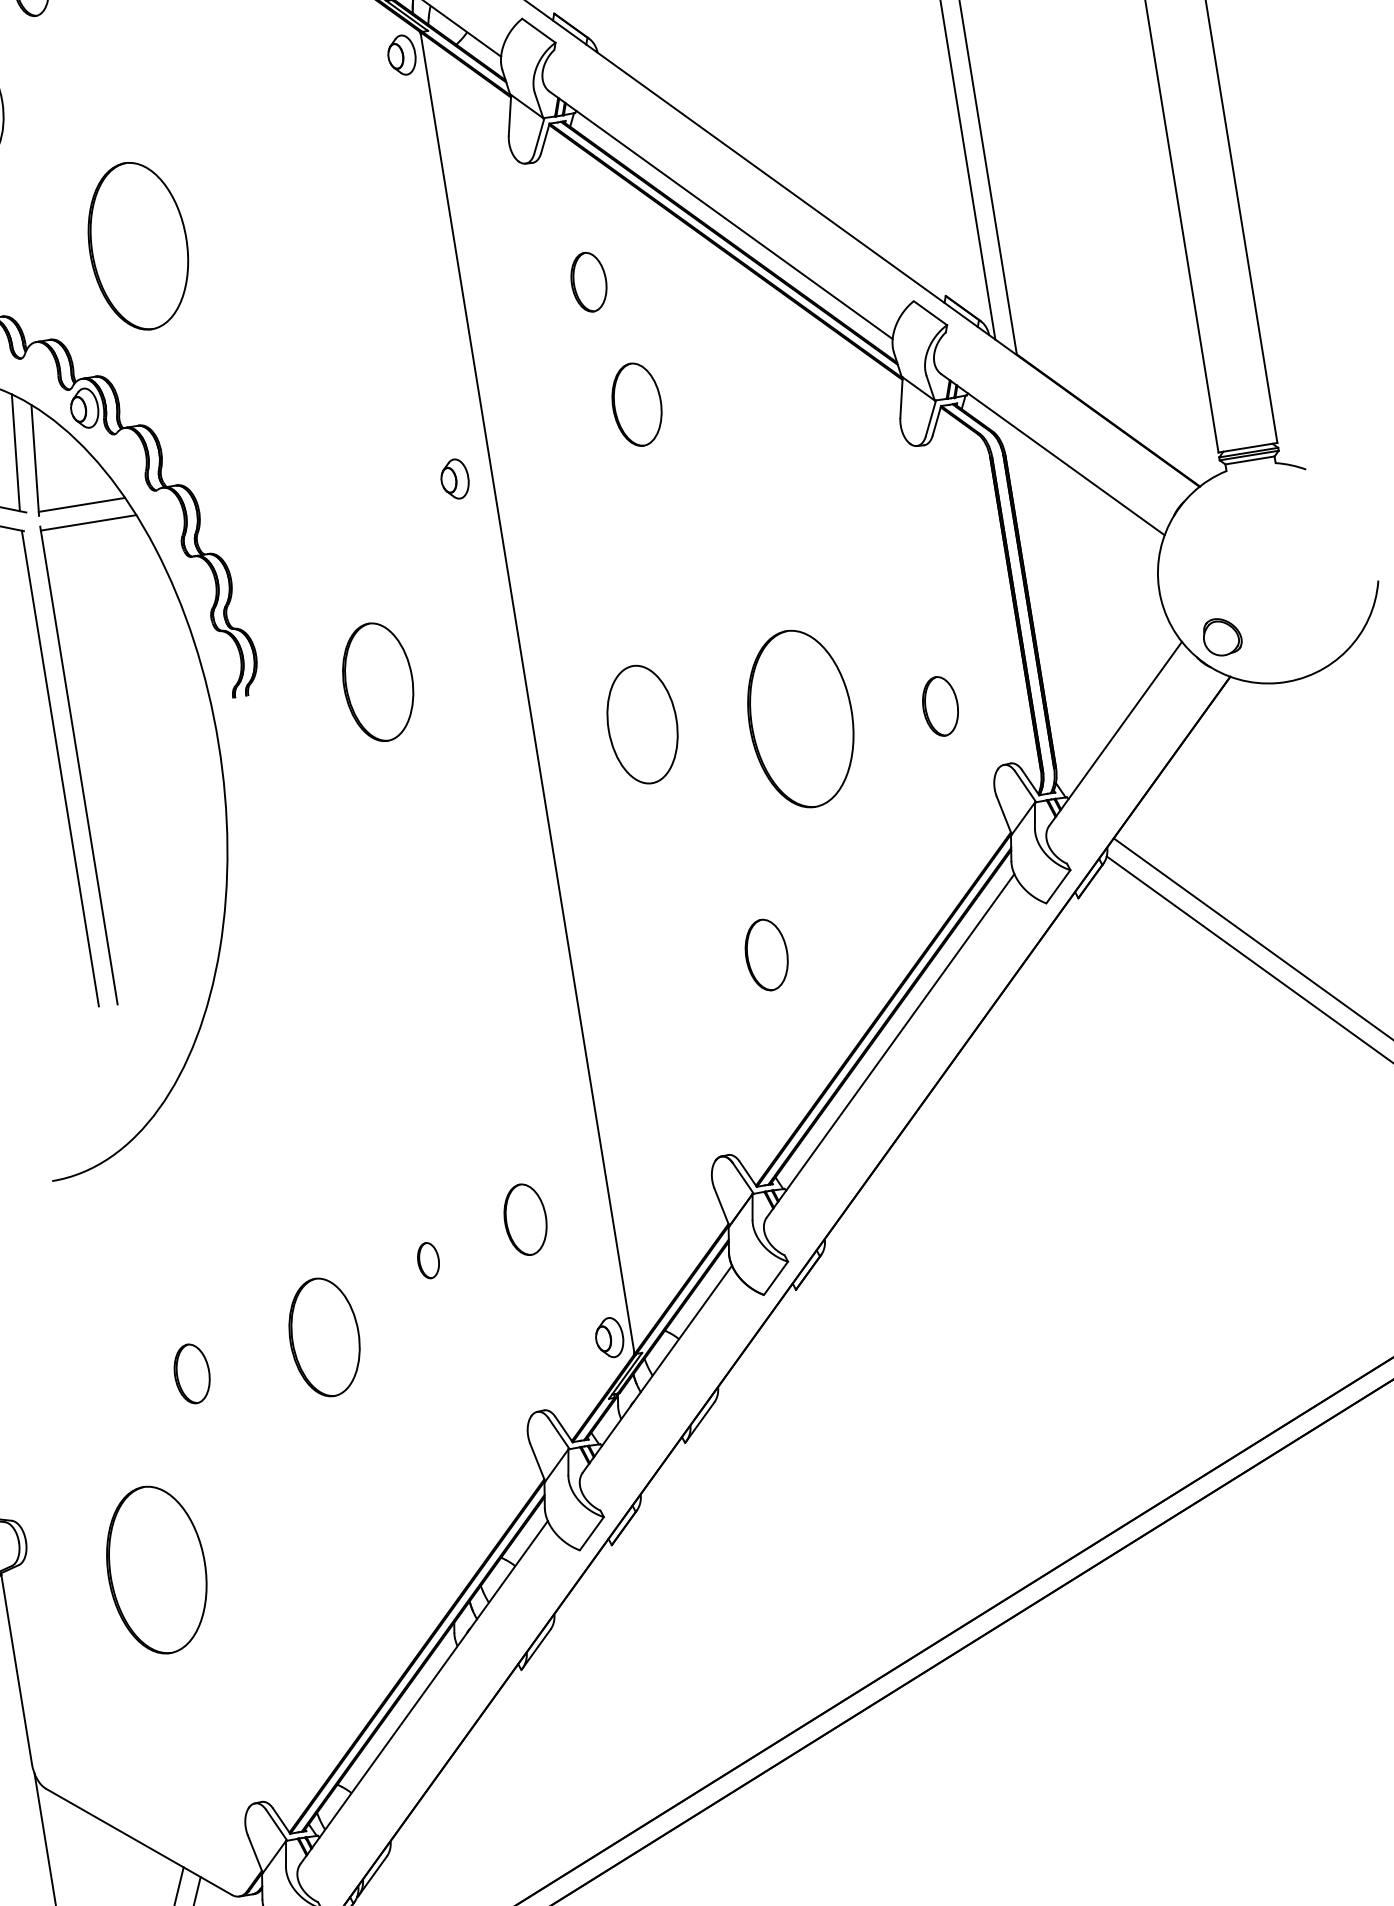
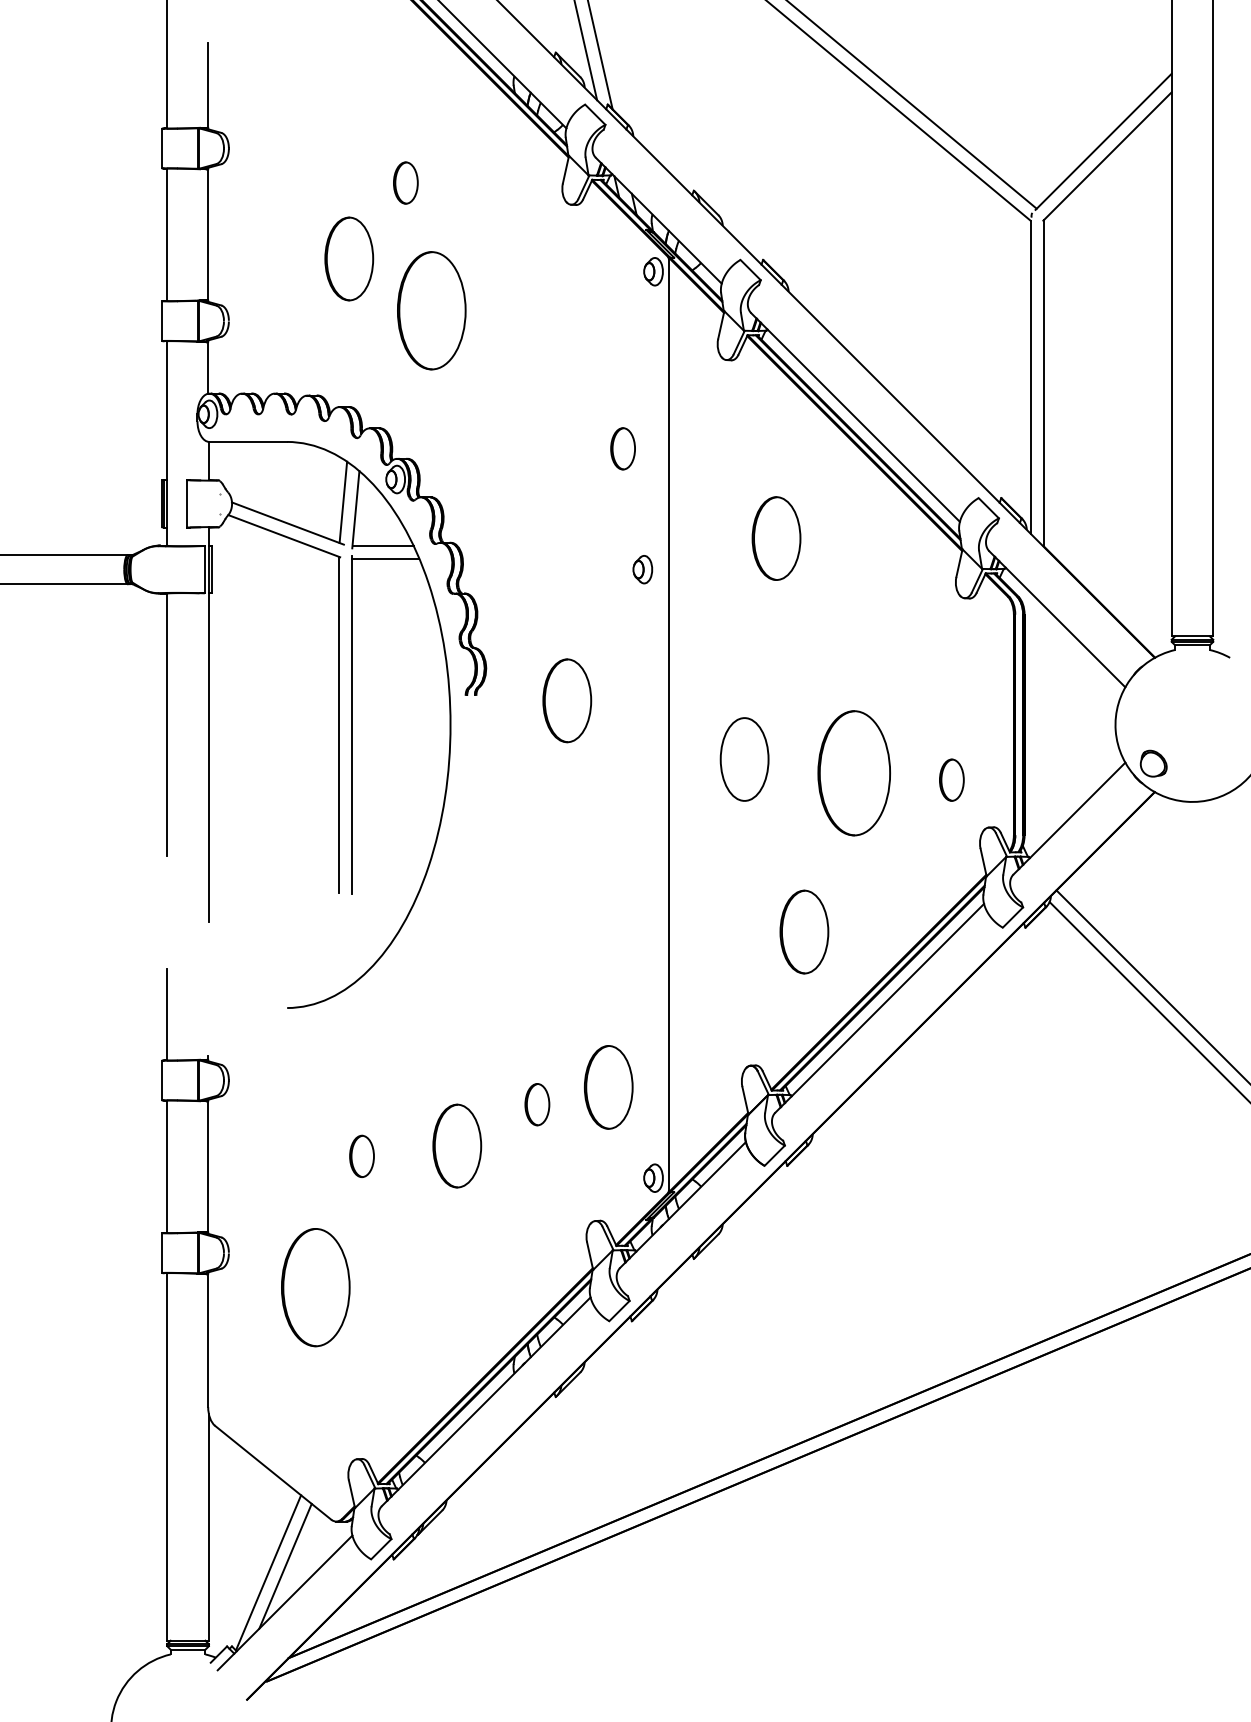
part: (137, 245) -> (431, 310), moved
part: (588, 281) -> (622, 448), moved
part: (636, 404) -> (776, 538), size x1.43
part: (766, 954) -> (804, 931), size x1.67
part: (525, 1219) -> (608, 1087), size x1.67
part: (428, 1260) -> (537, 1104), size x1.67

